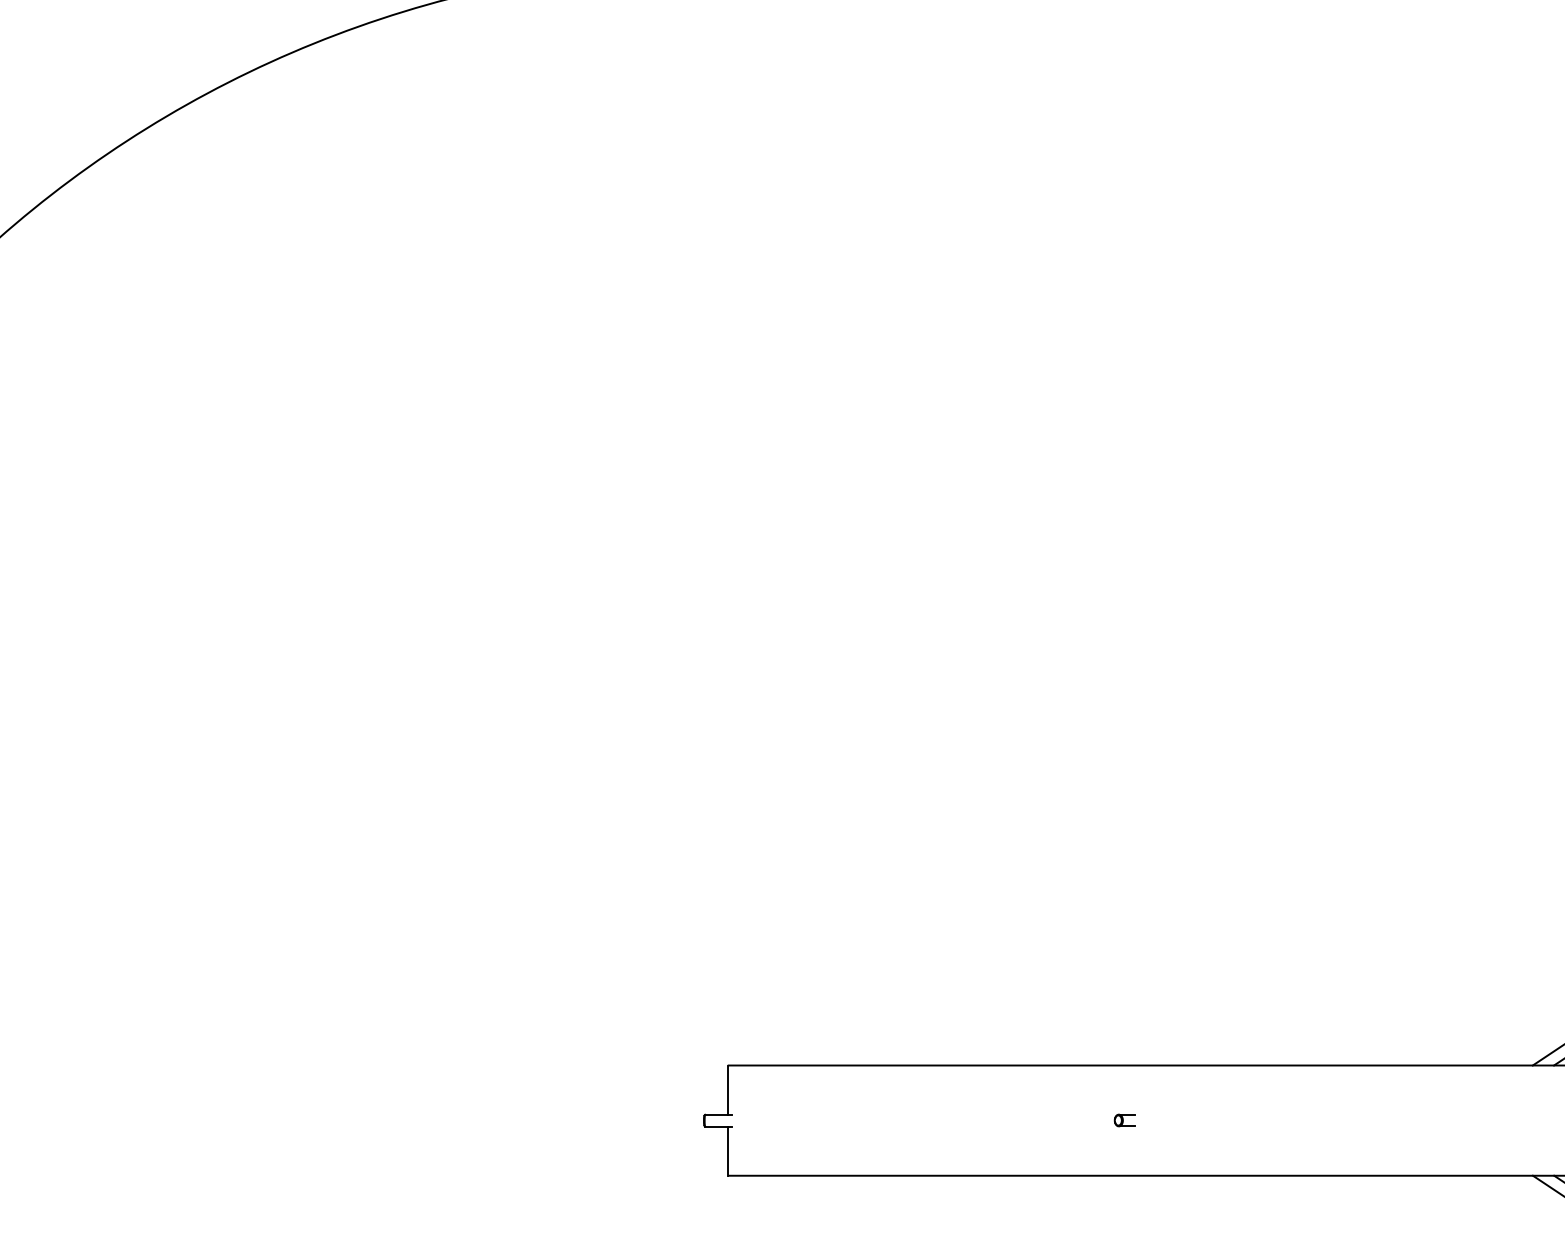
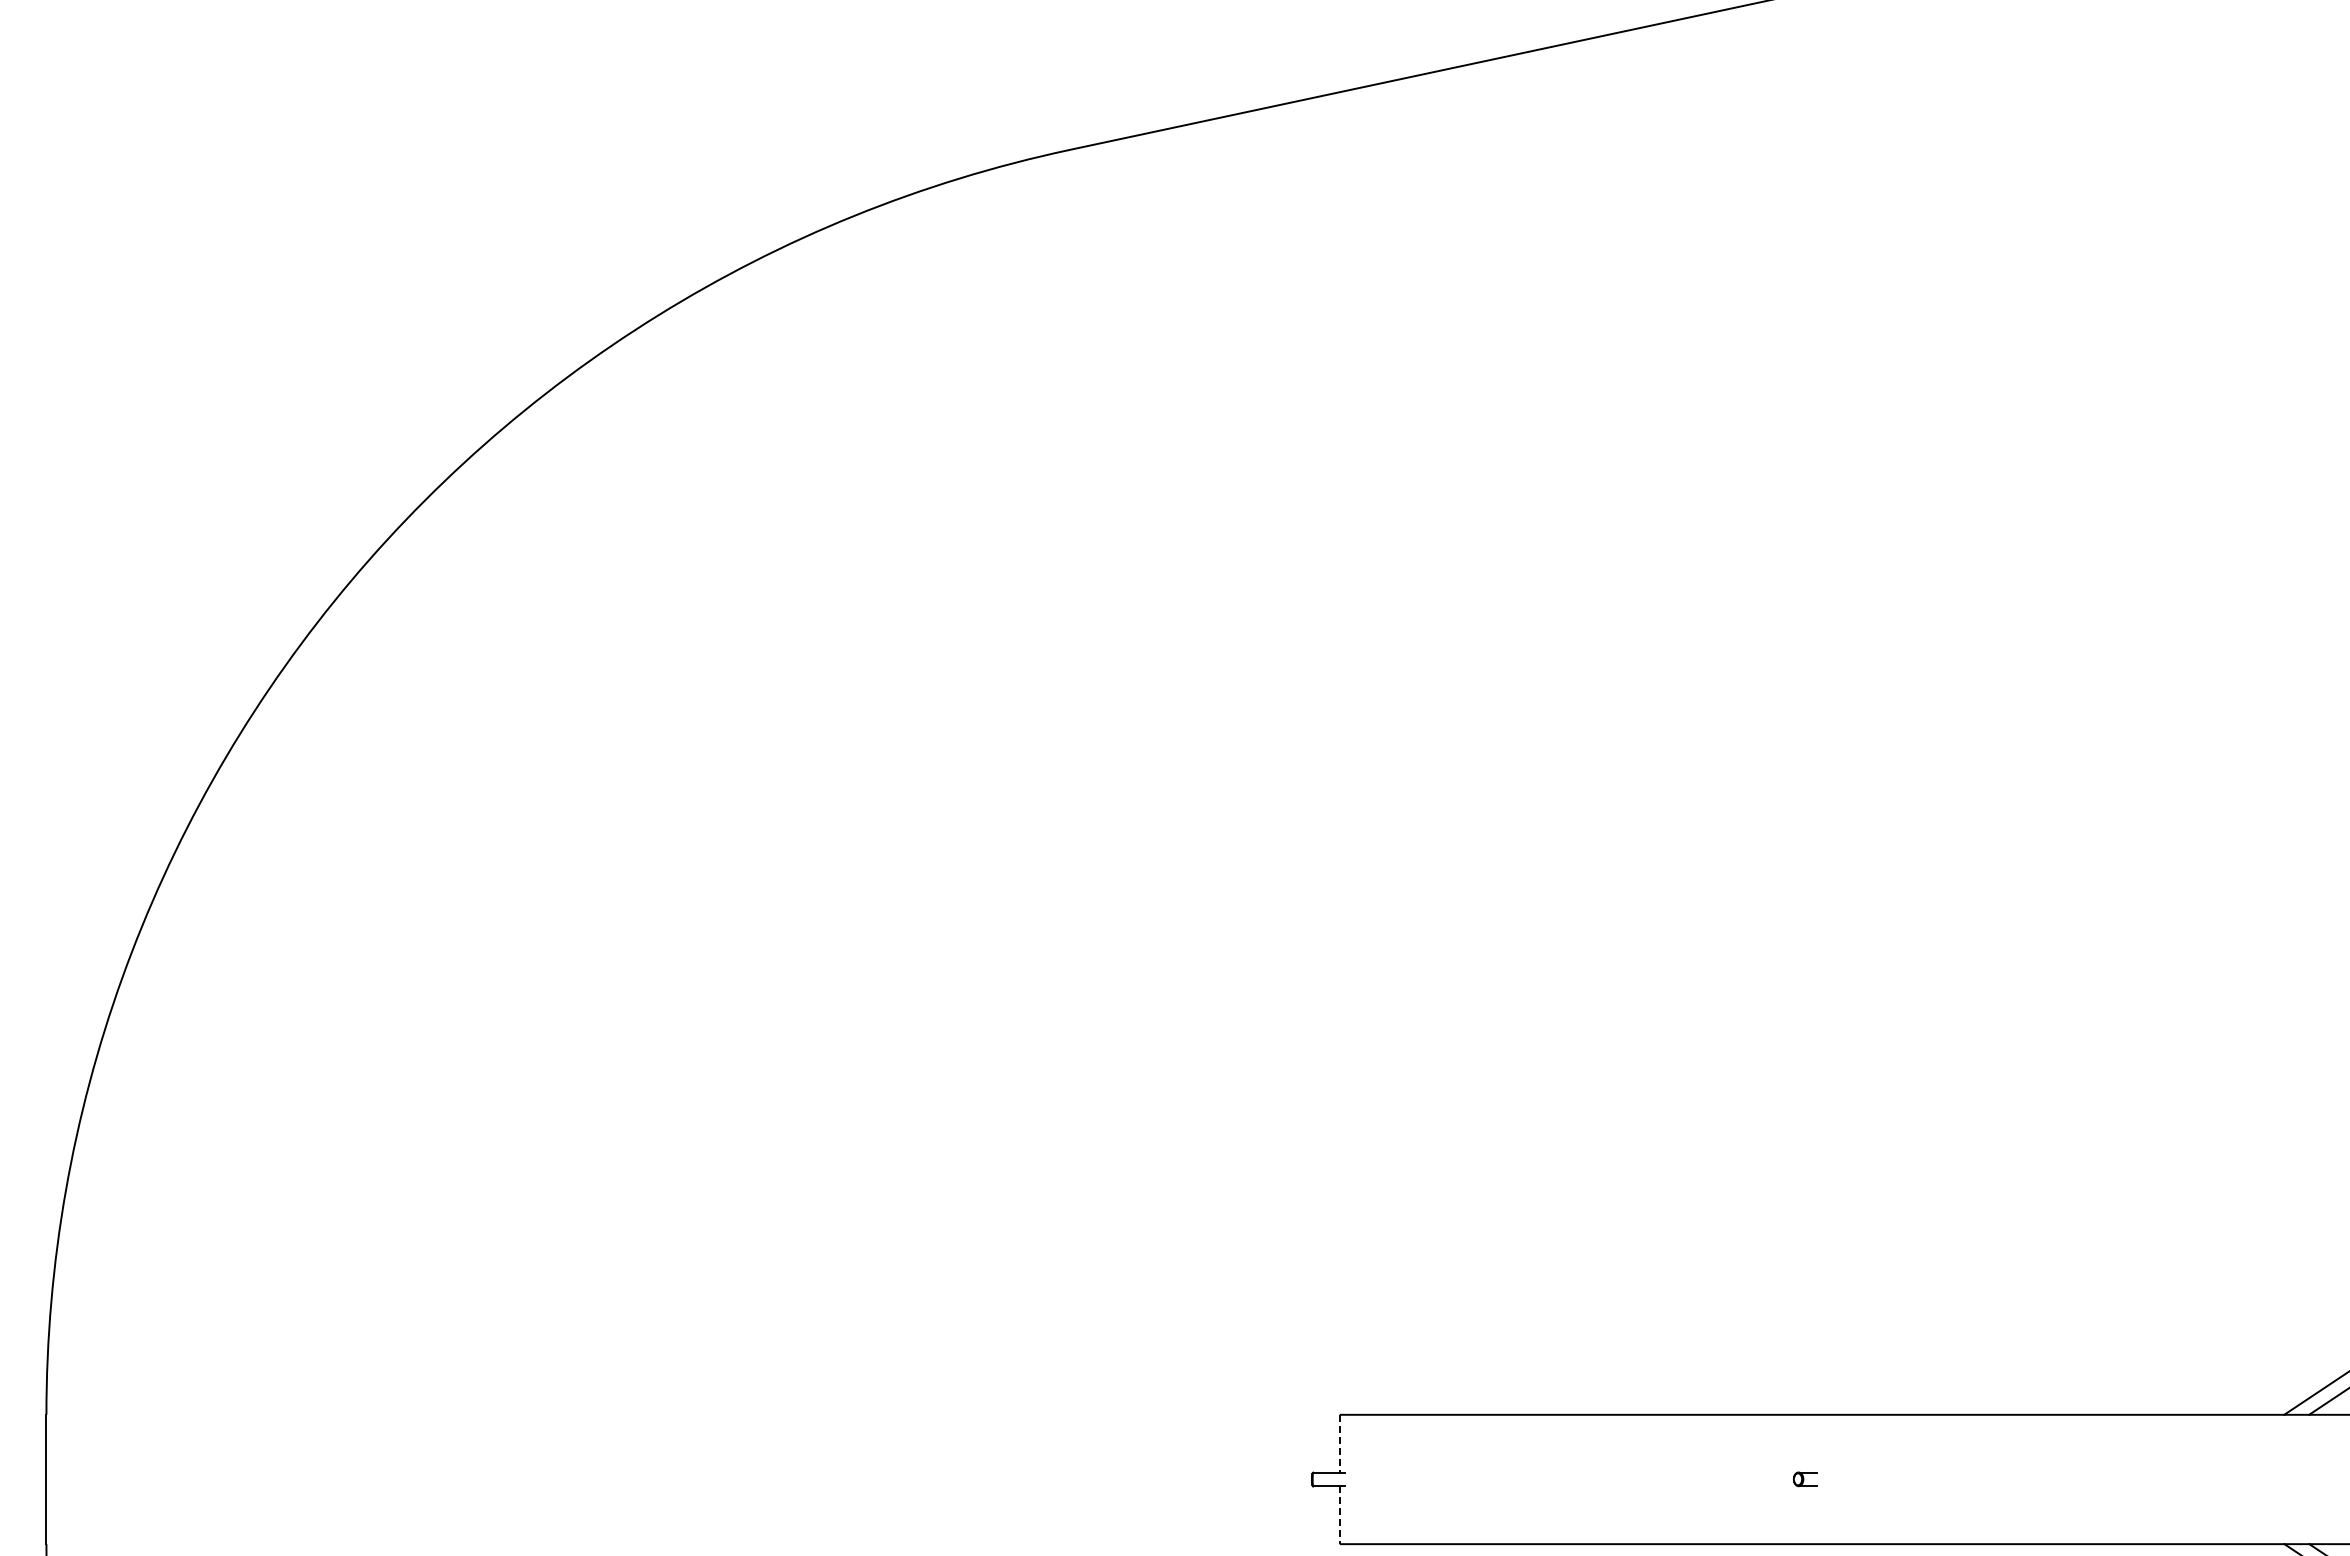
line: (727, 1089) -> (1339, 1443), solid -> dashed
line: (727, 1151) -> (1339, 1515), solid -> dashed

